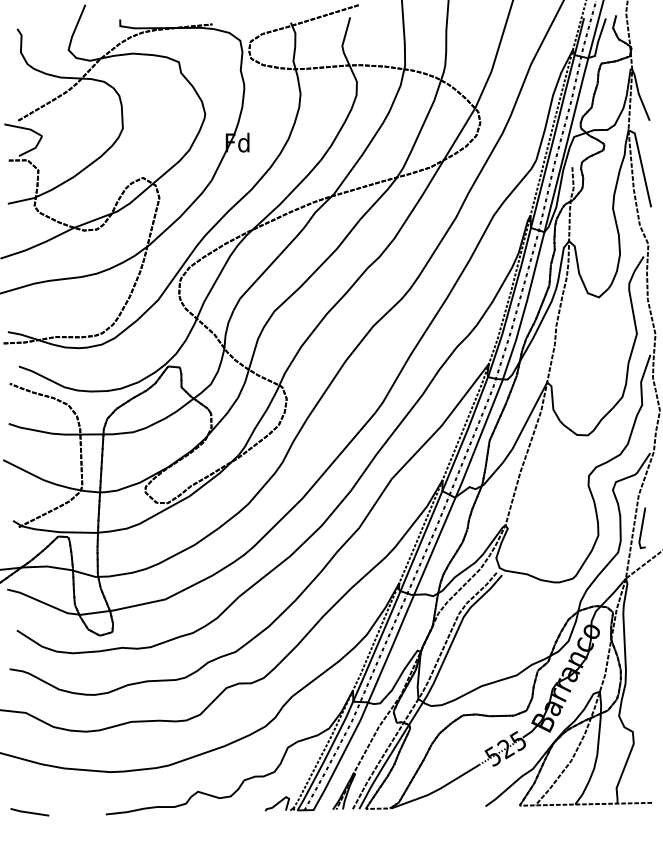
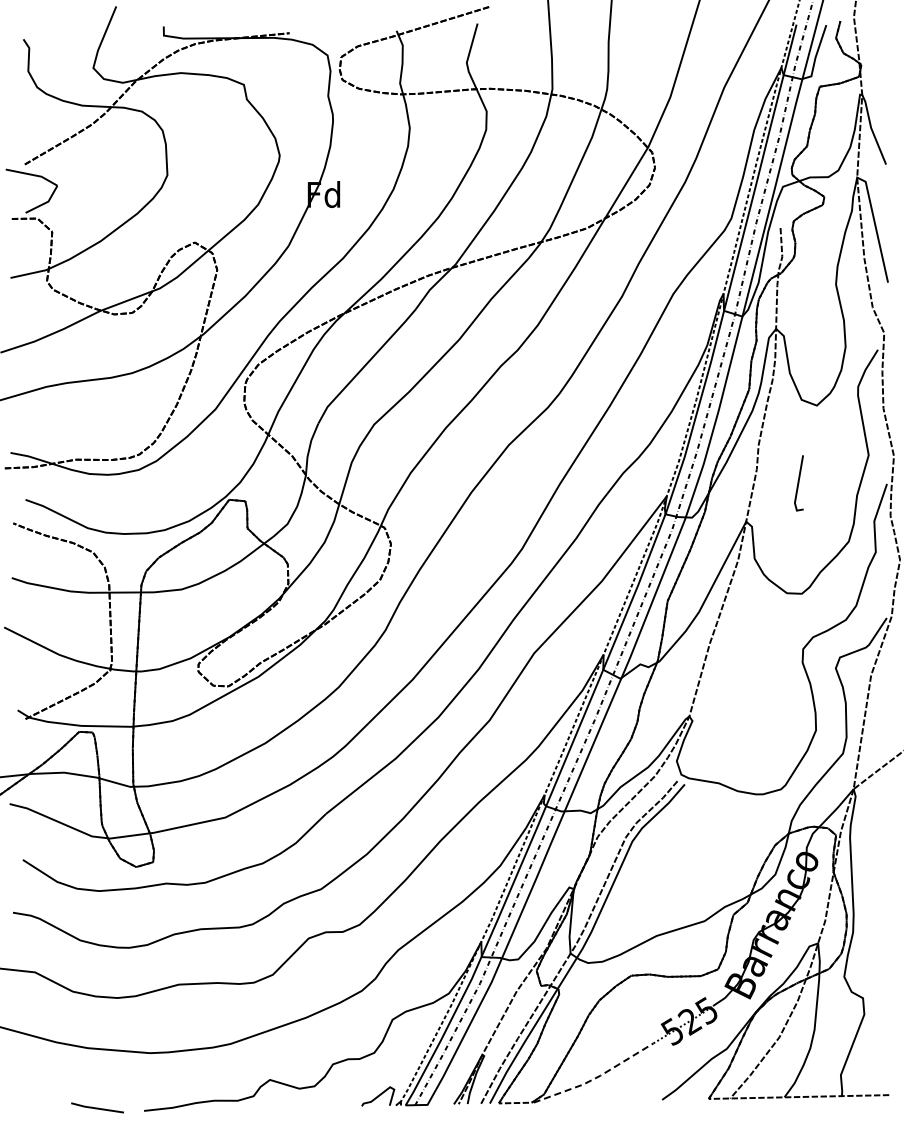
line: (641, 528) -> (798, 483), moved
line: (437, 789) -> (596, 1077), solid -> dashed
line: (29, 811) -> (97, 1107), moved

